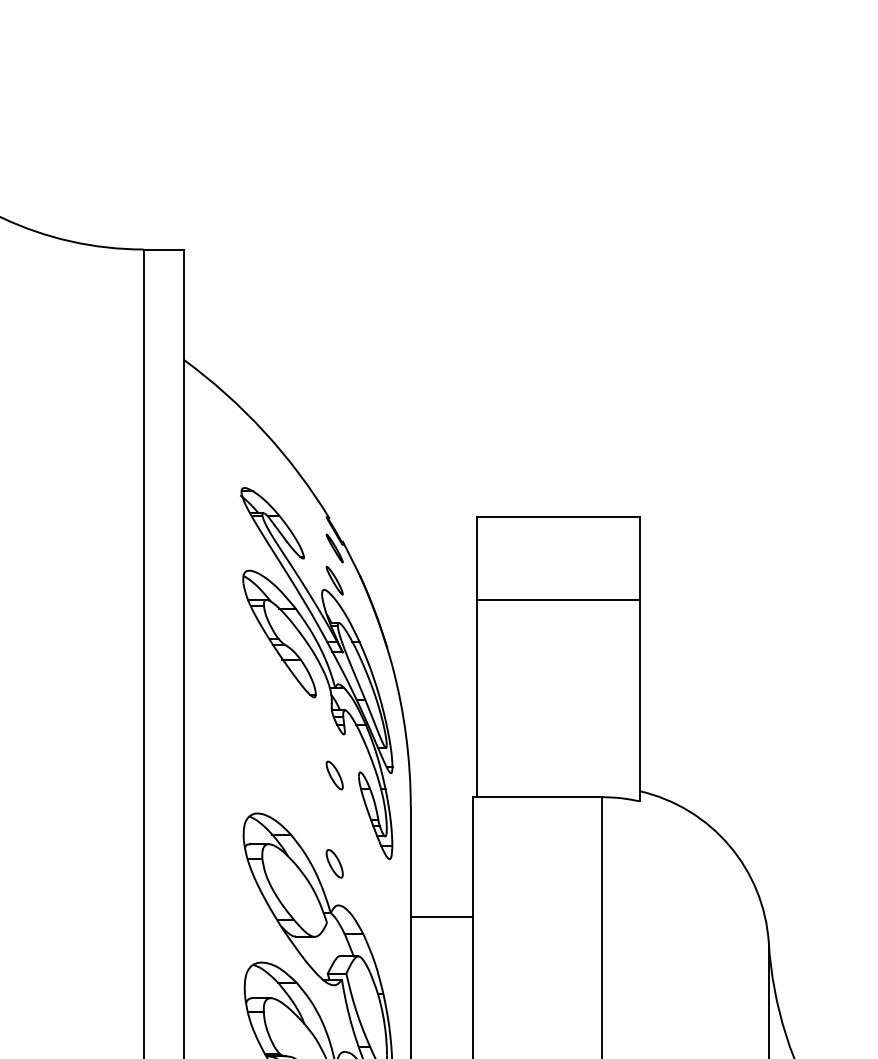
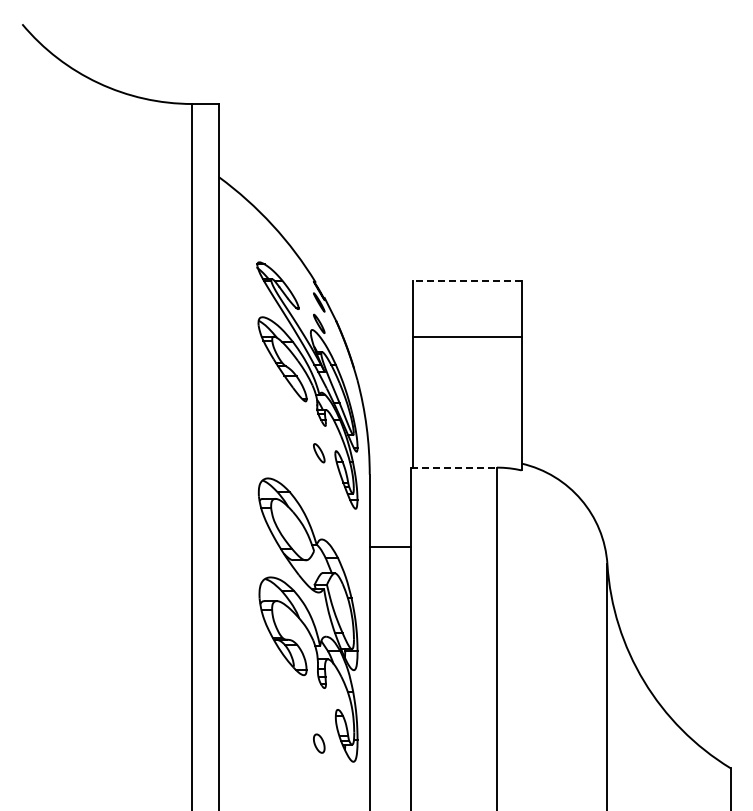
line: (556, 516) -> (466, 281), solid -> dashed
line: (538, 797) -> (454, 467), solid -> dashed
part: (335, 863) -> (319, 511), removed

